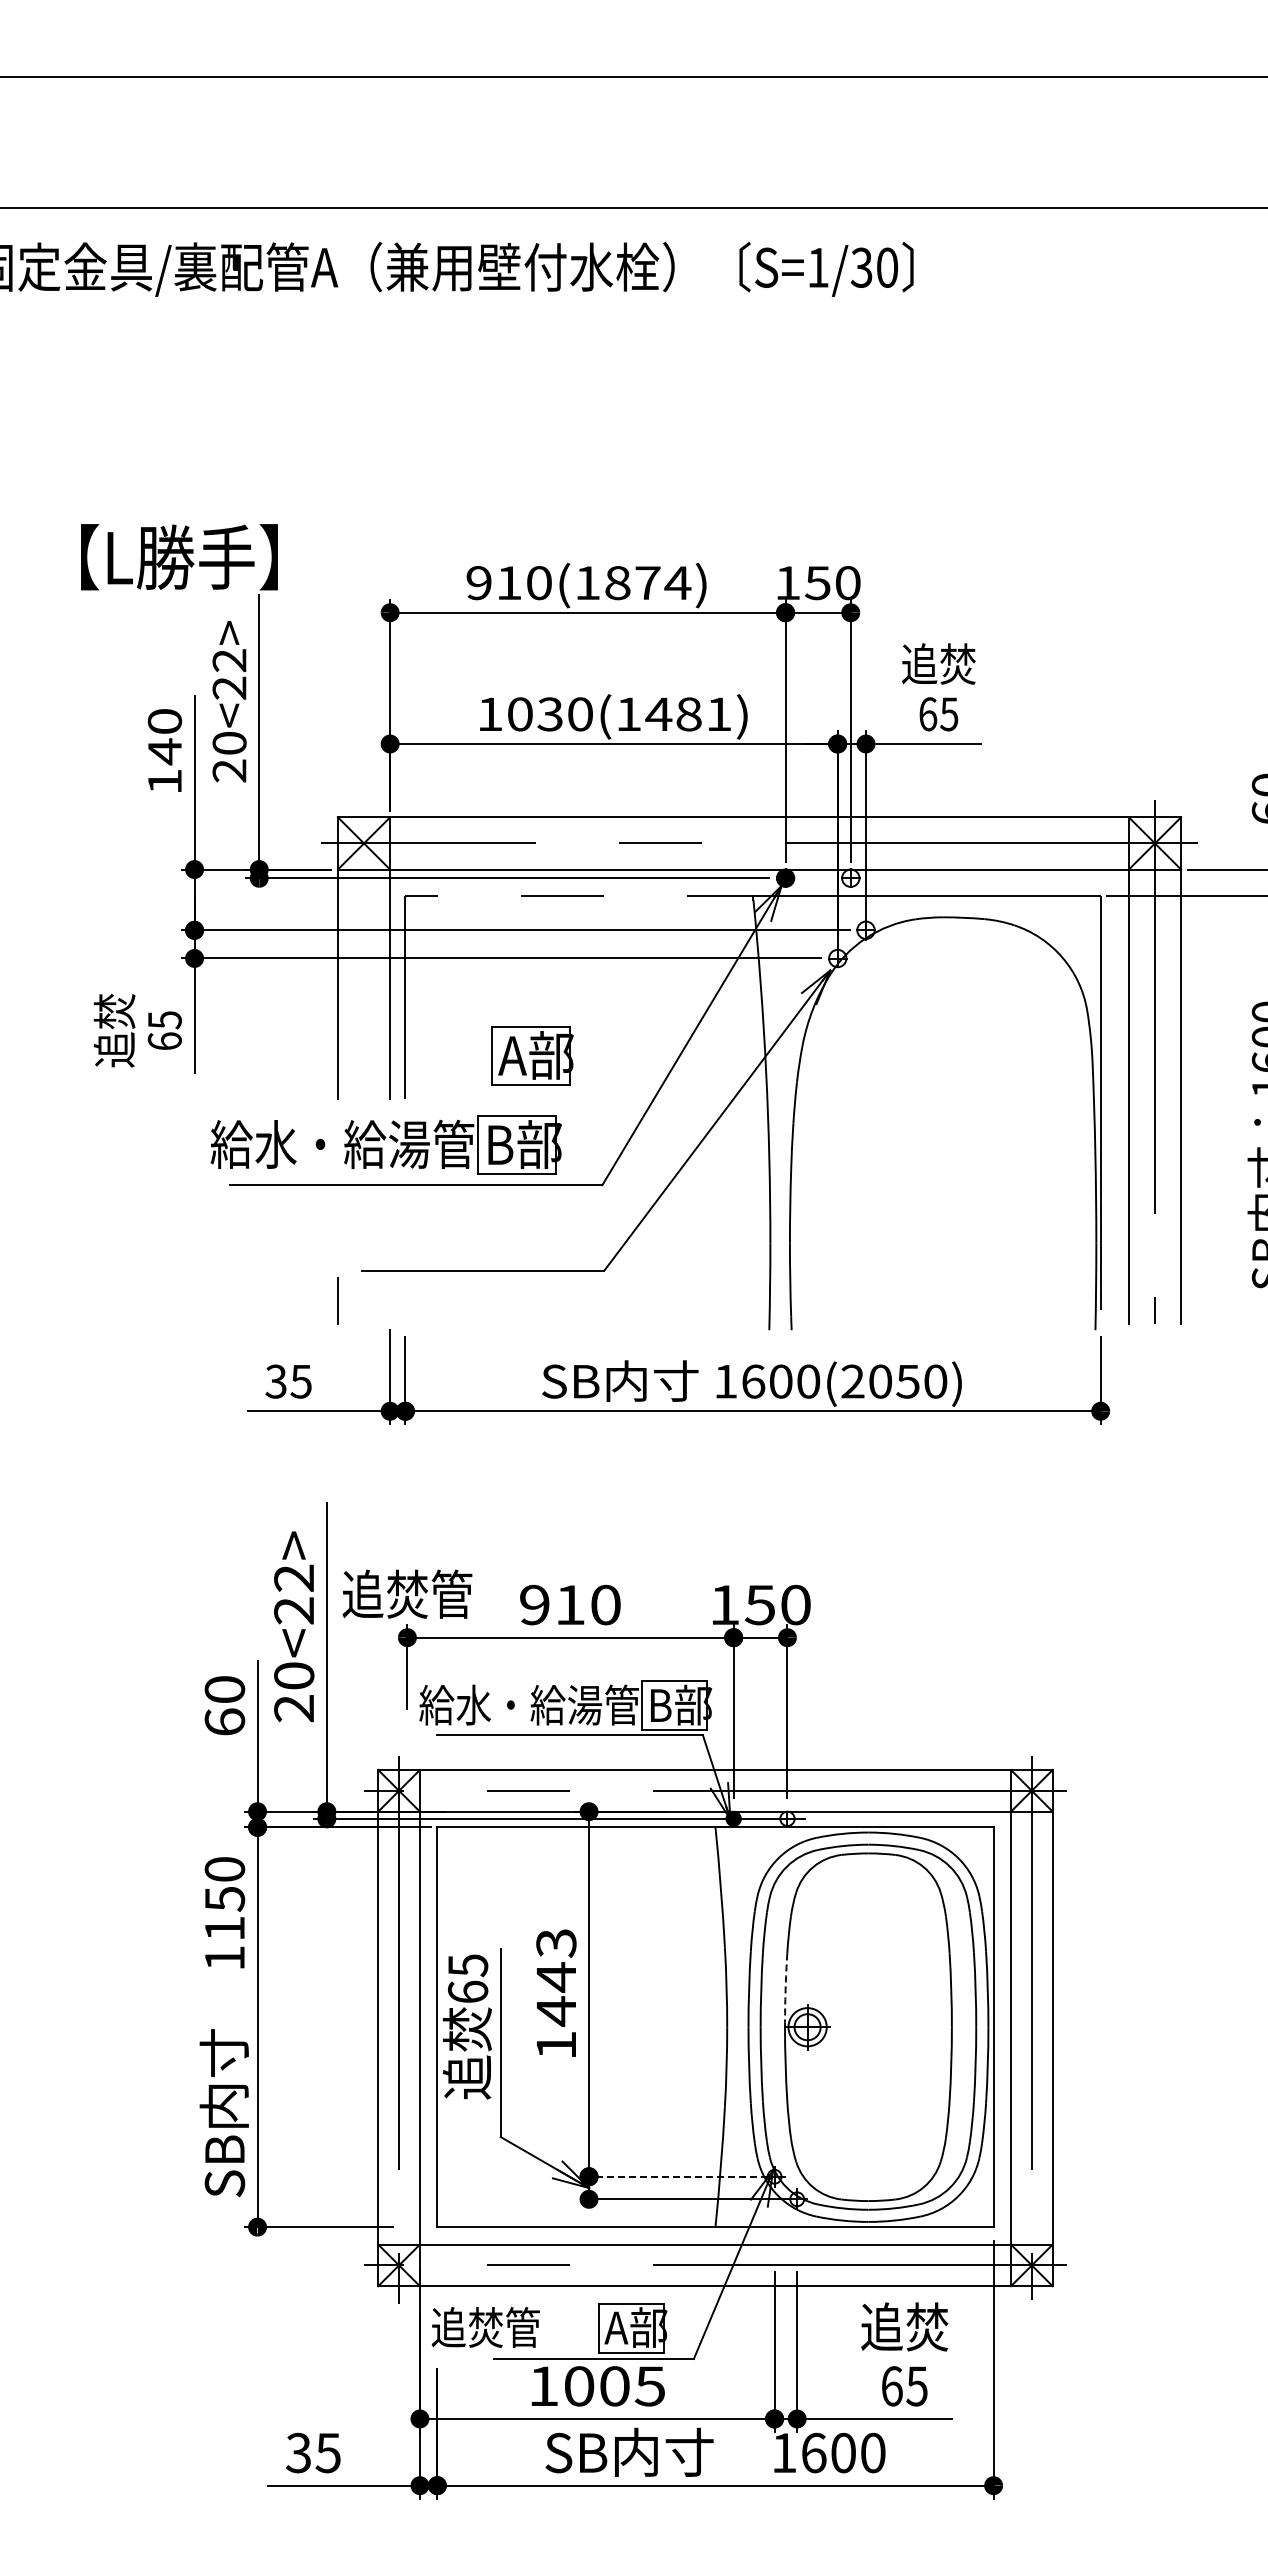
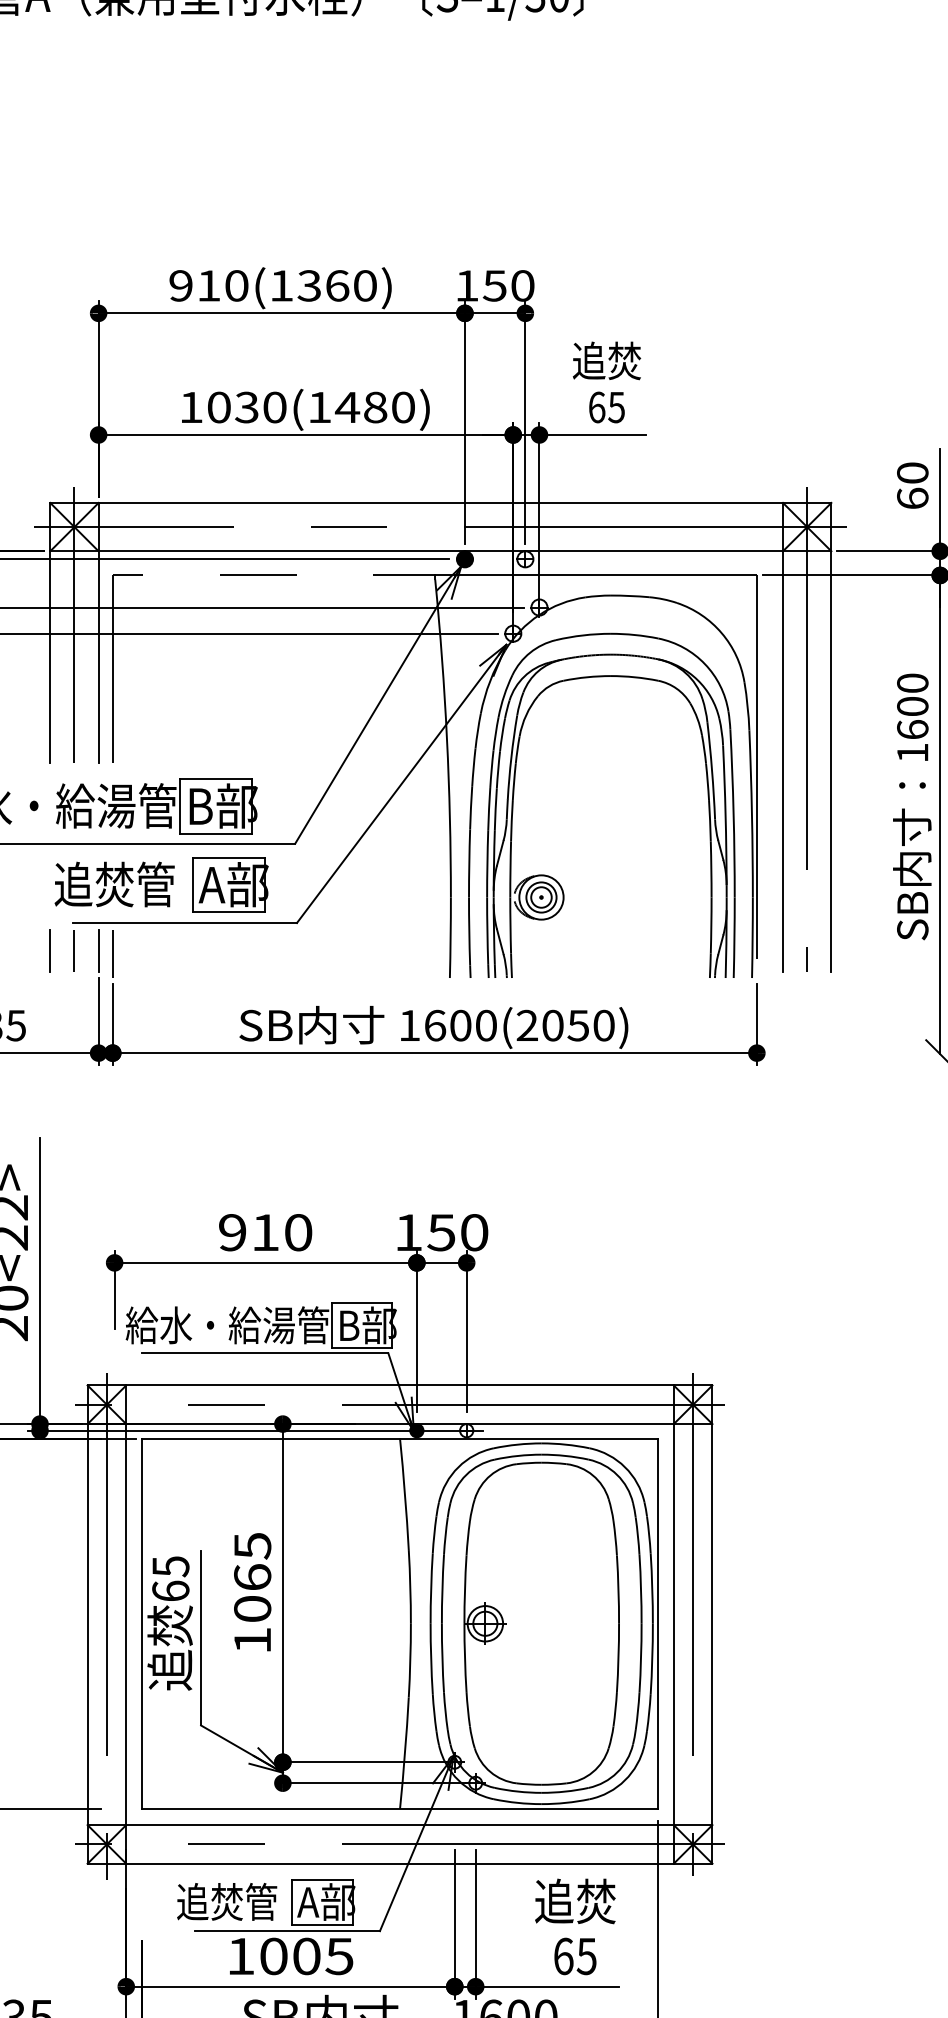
text: (647, 583) -> (337, 286), 910(1874) -> 910(1360)
text: (719, 714) -> (403, 407), 1030(1481) -> 1030(1480)
line: (364, 949) -> (74, 625), added
part: (532, 1055) -> (230, 884), moved
part: (883, 1223) -> (555, 879), added
line: (364, 1300) -> (74, 950), added
line: (390, 1300) -> (98, 950), added
line: (405, 1303) -> (112, 953), added
text: (407, 1593) -> (114, 883), moved
text: (556, 1977) -> (252, 1577), 1443 -> 1065
arc: (785, 1990) -> (464, 1589), dashed -> solid
line: (678, 2176) -> (365, 1762), dashed -> solid
text: (485, 2327) -> (226, 1901), moved

